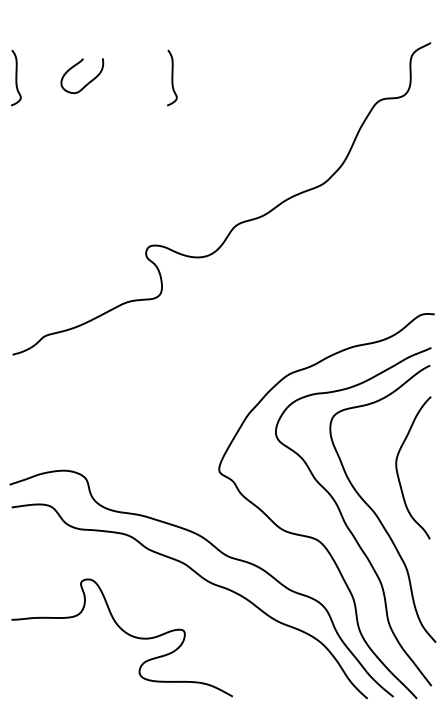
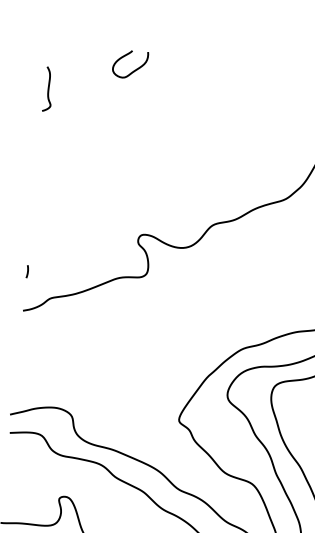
curve: (172, 77) -> (173, 101), removed
curve: (86, 83) -> (133, 70), moved
line: (13, 305) -> (27, 271), added

